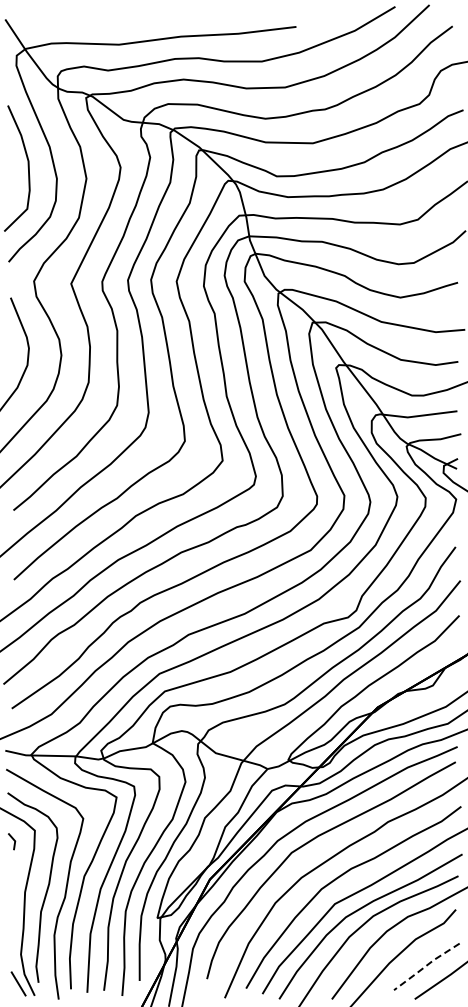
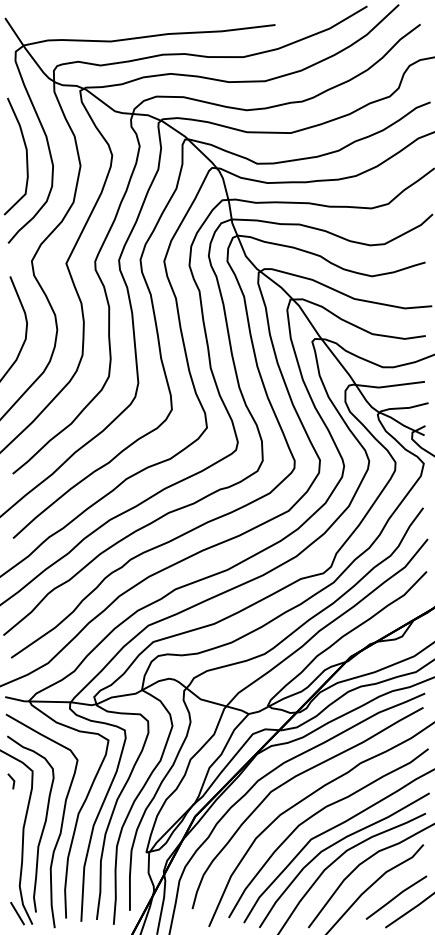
line: (426, 965) -> (396, 896), dashed -> solid

